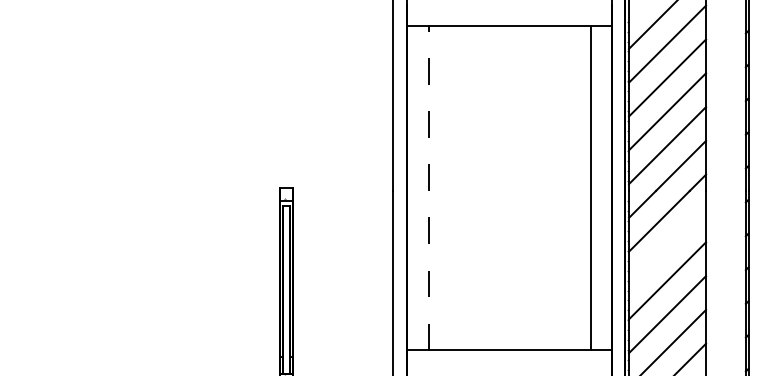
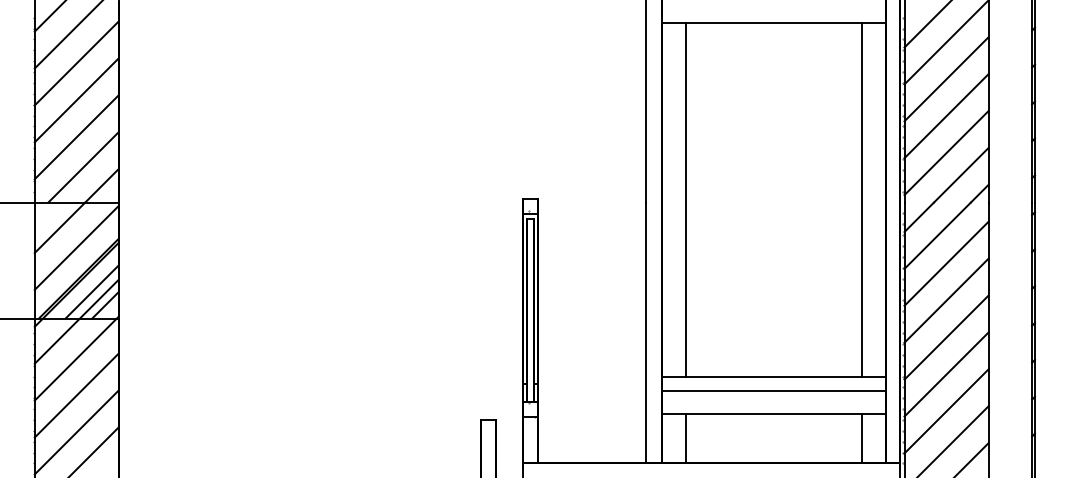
line: (428, 188) -> (685, 199), dashed -> solid
line: (667, 246) -> (946, 263), added
line: (508, 363) -> (773, 390), added

